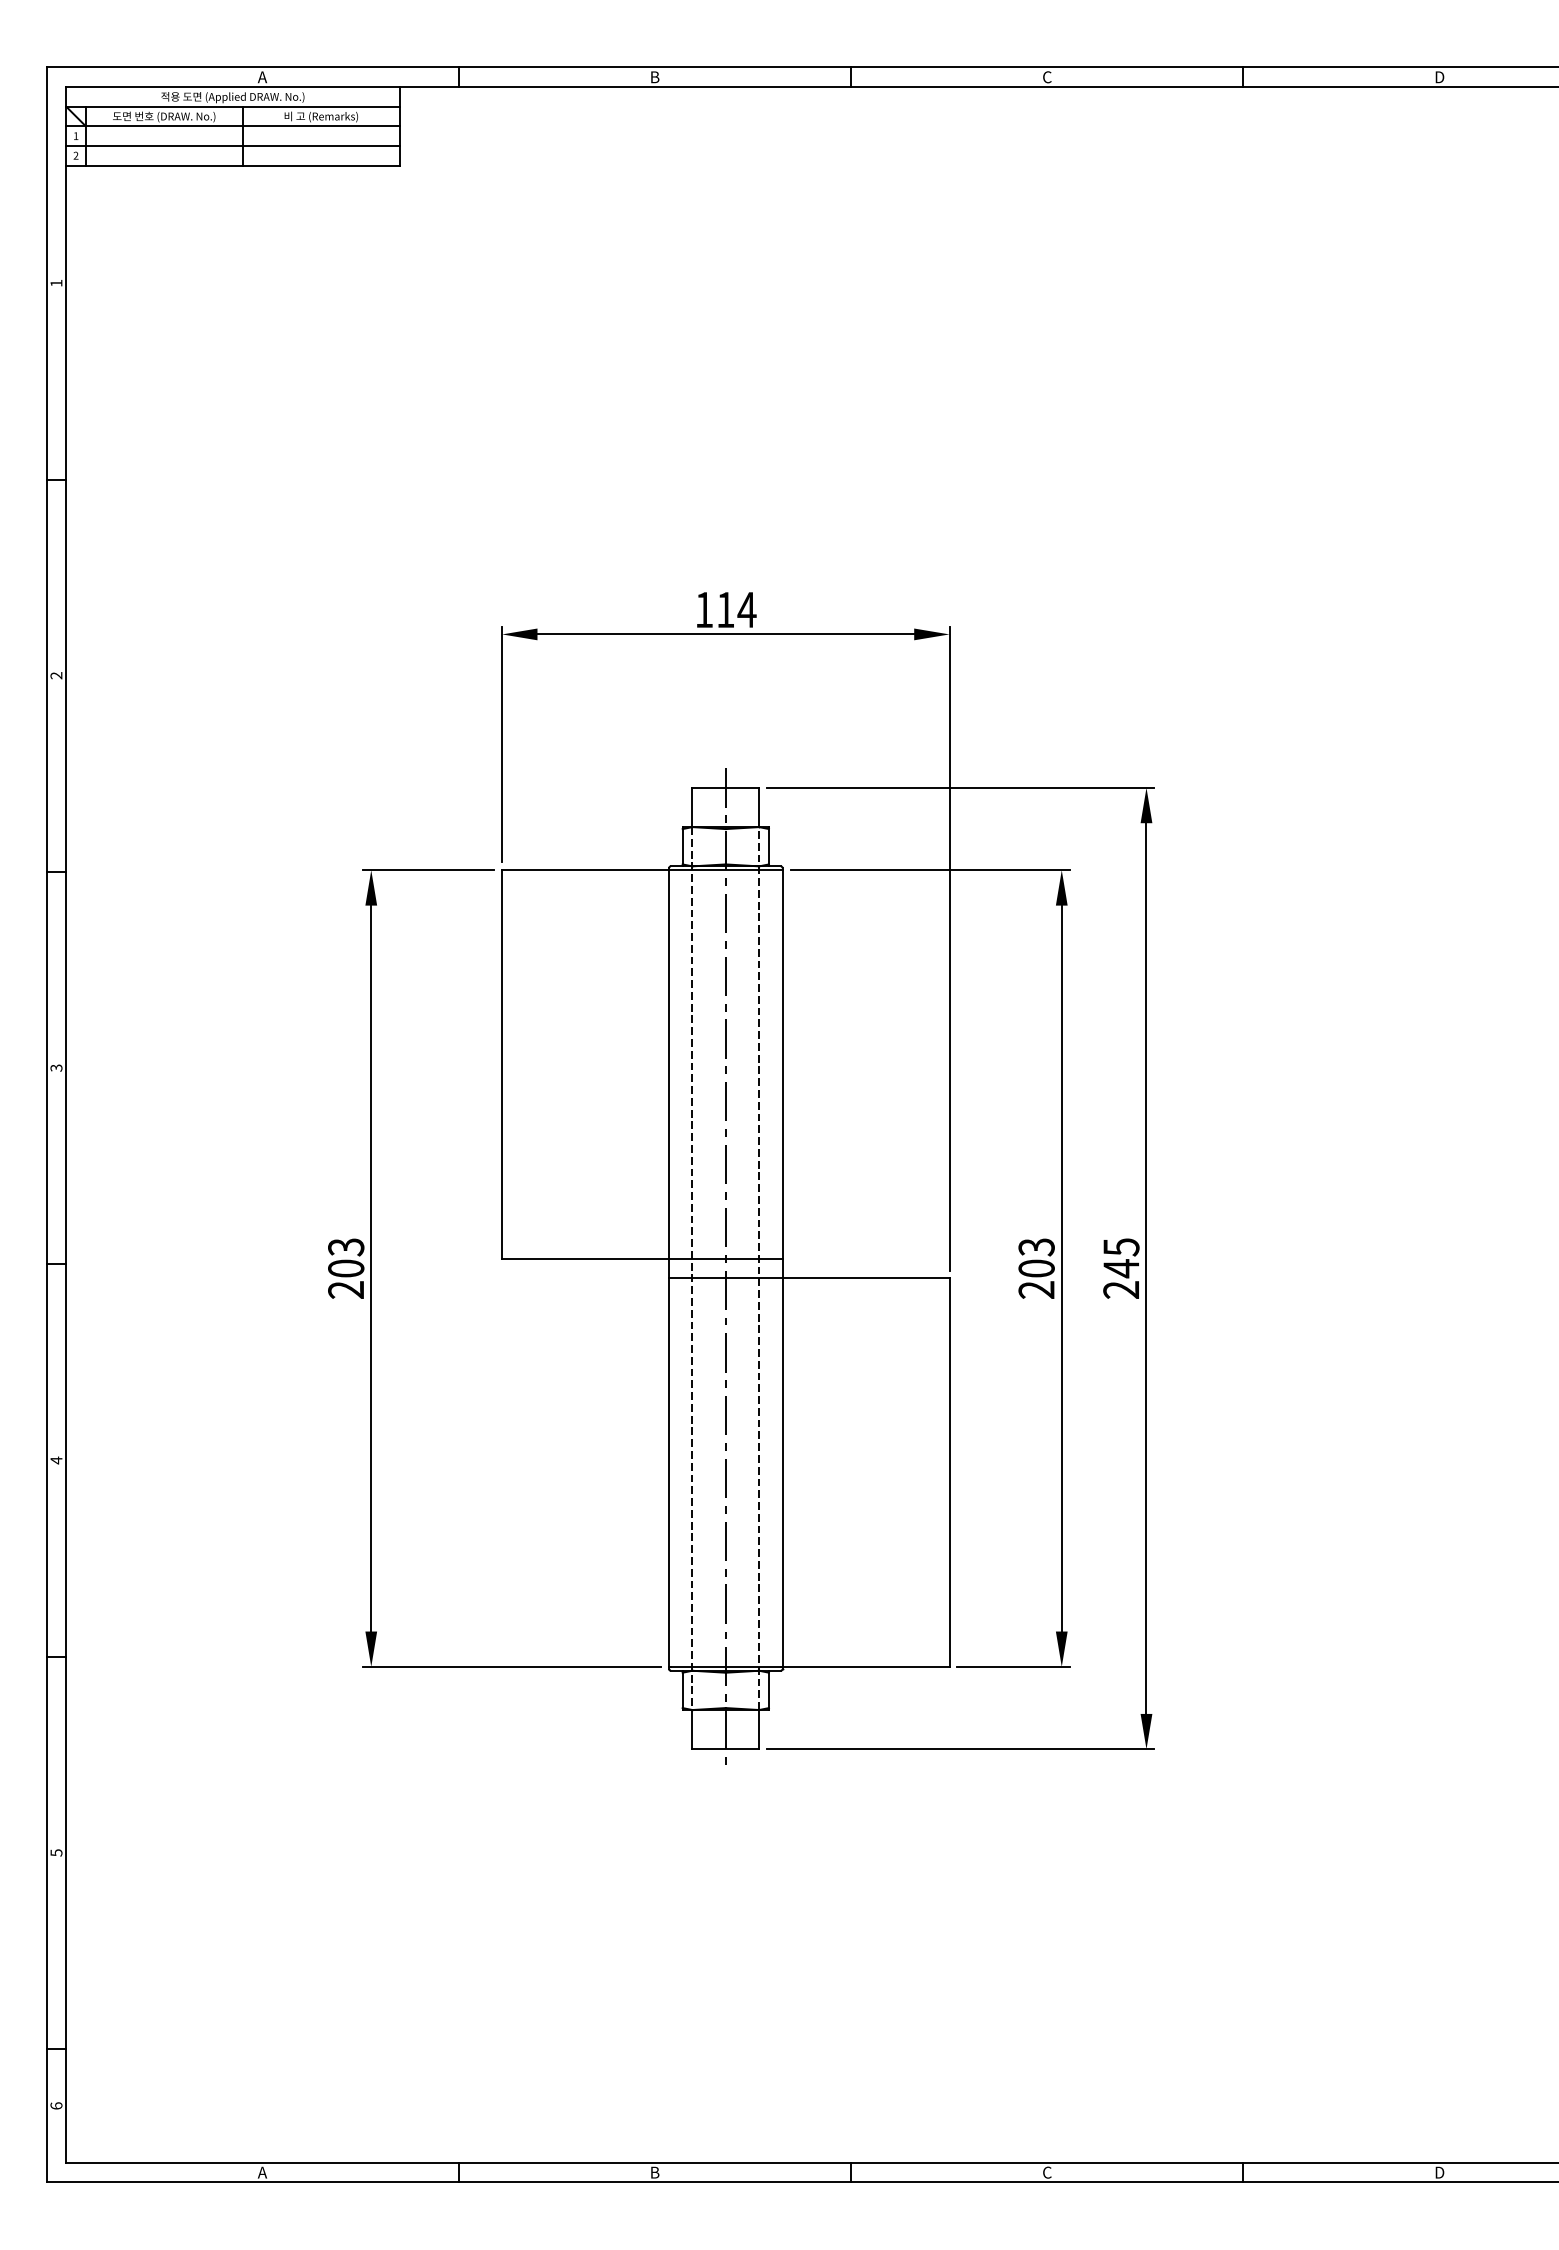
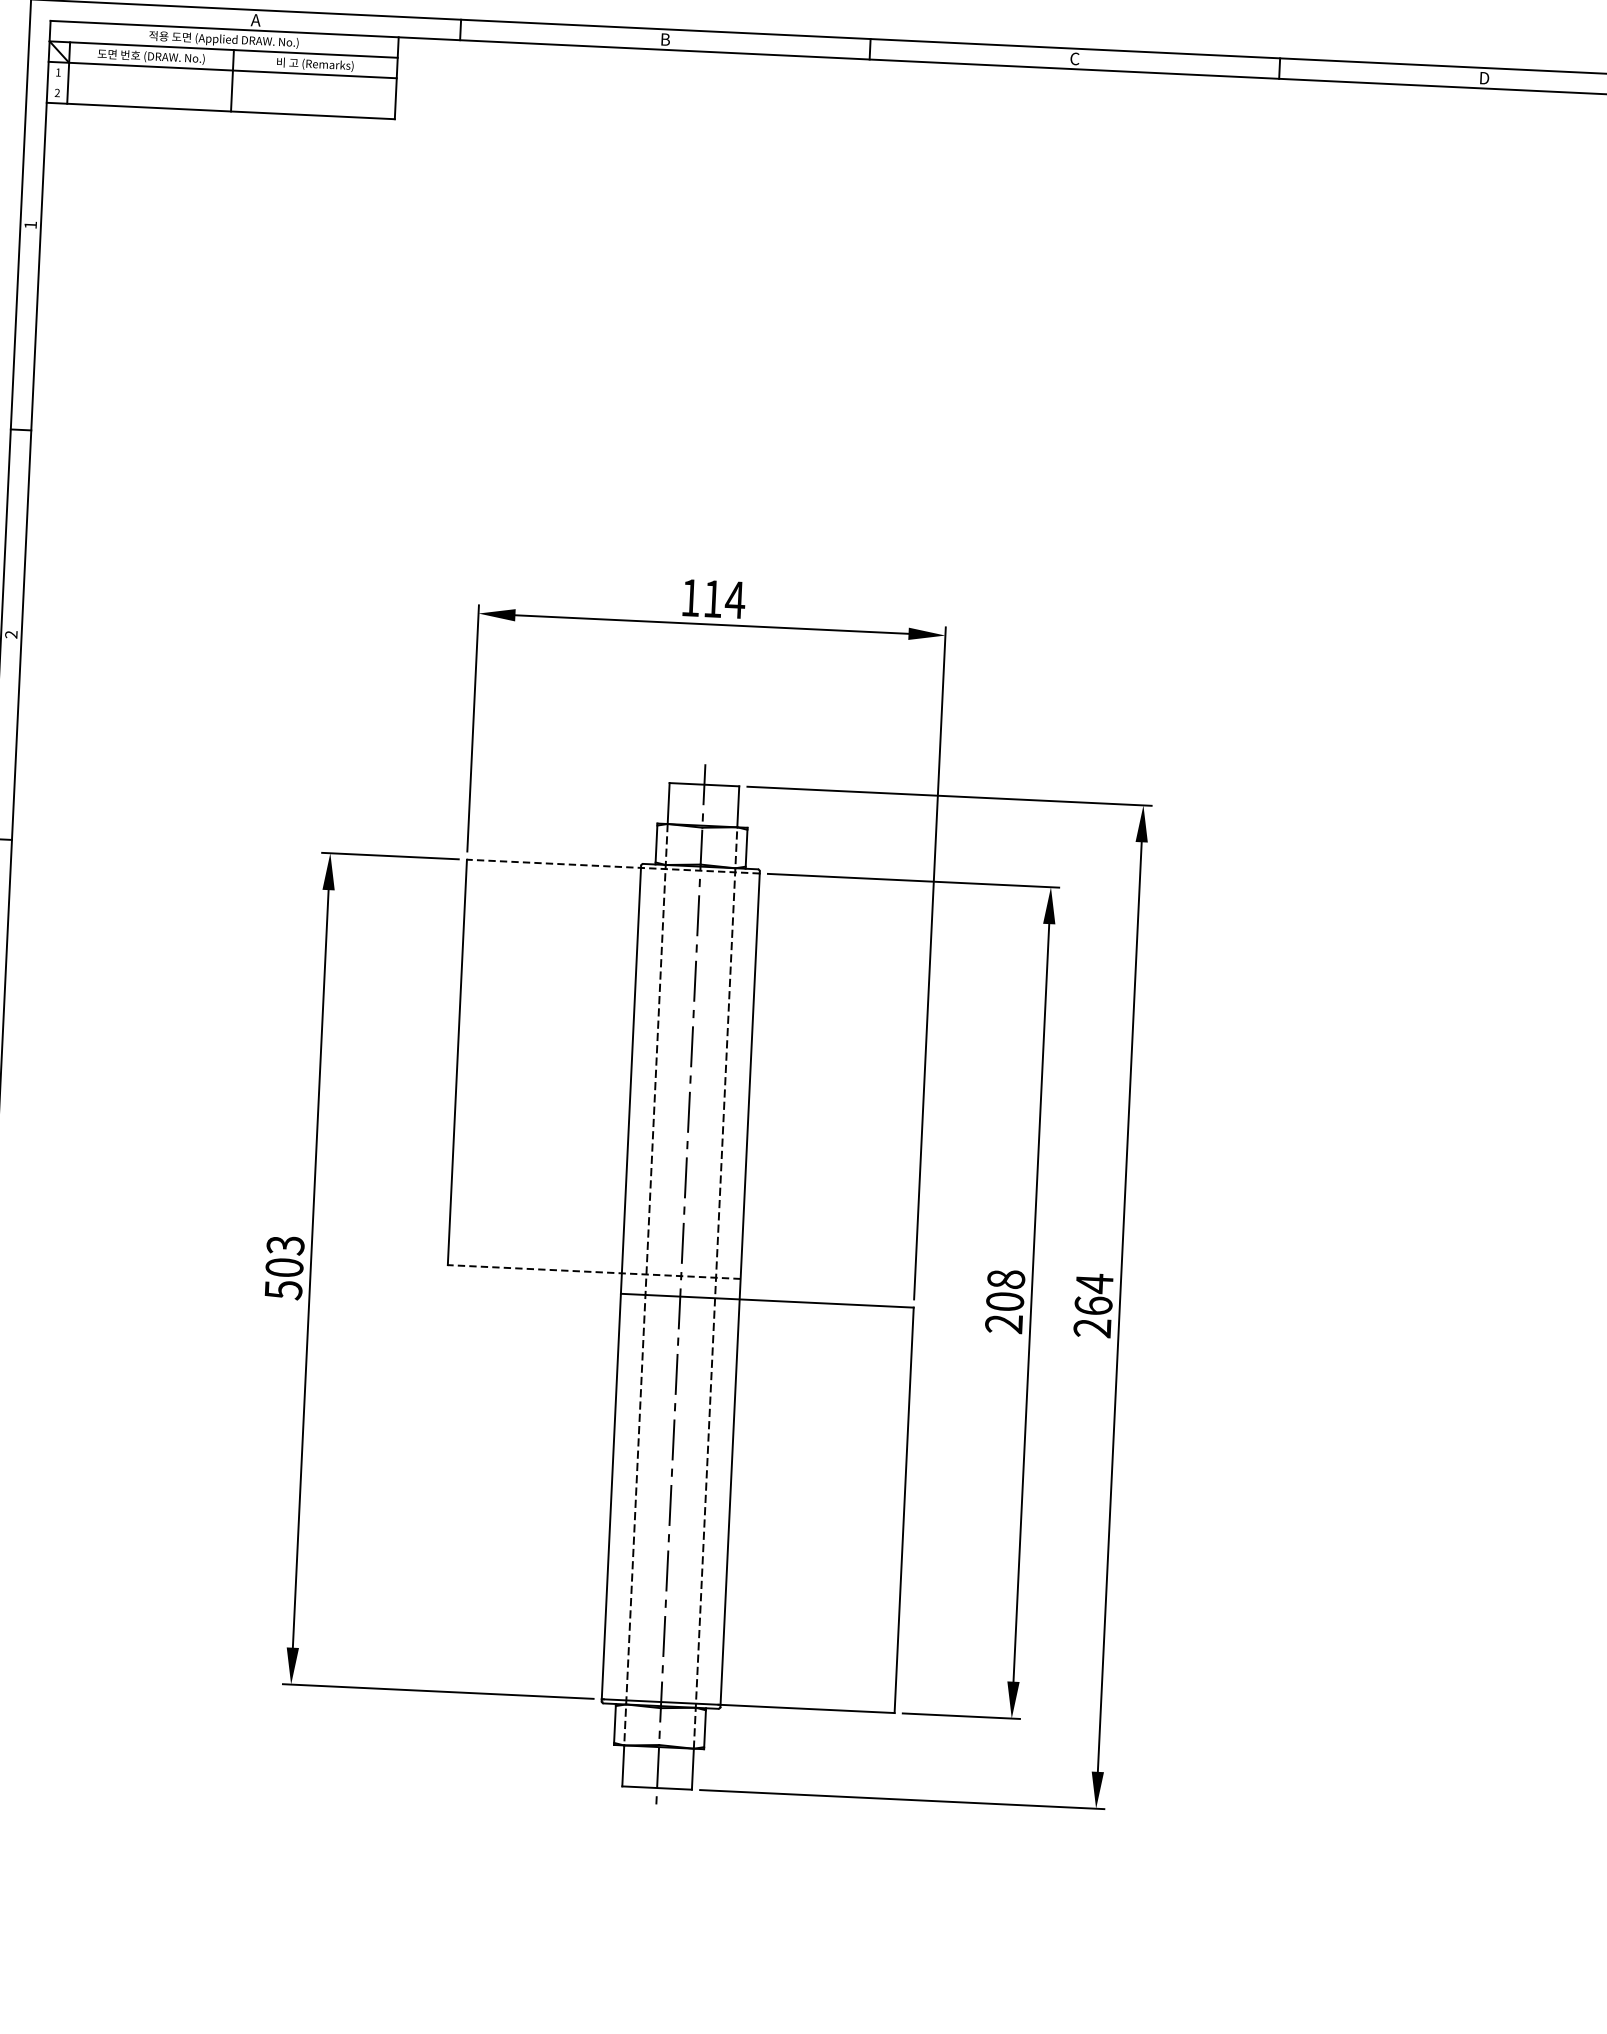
line: (232, 145) -> (221, 90), removed
line: (641, 870) -> (612, 866), solid -> dashed
text: (1036, 1247) -> (1006, 1279), 203 -> 208
text: (1121, 1257) -> (1094, 1294), 245 -> 264
line: (641, 1258) -> (593, 1271), solid -> dashed
text: (346, 1290) -> (283, 1290), 203 -> 503

